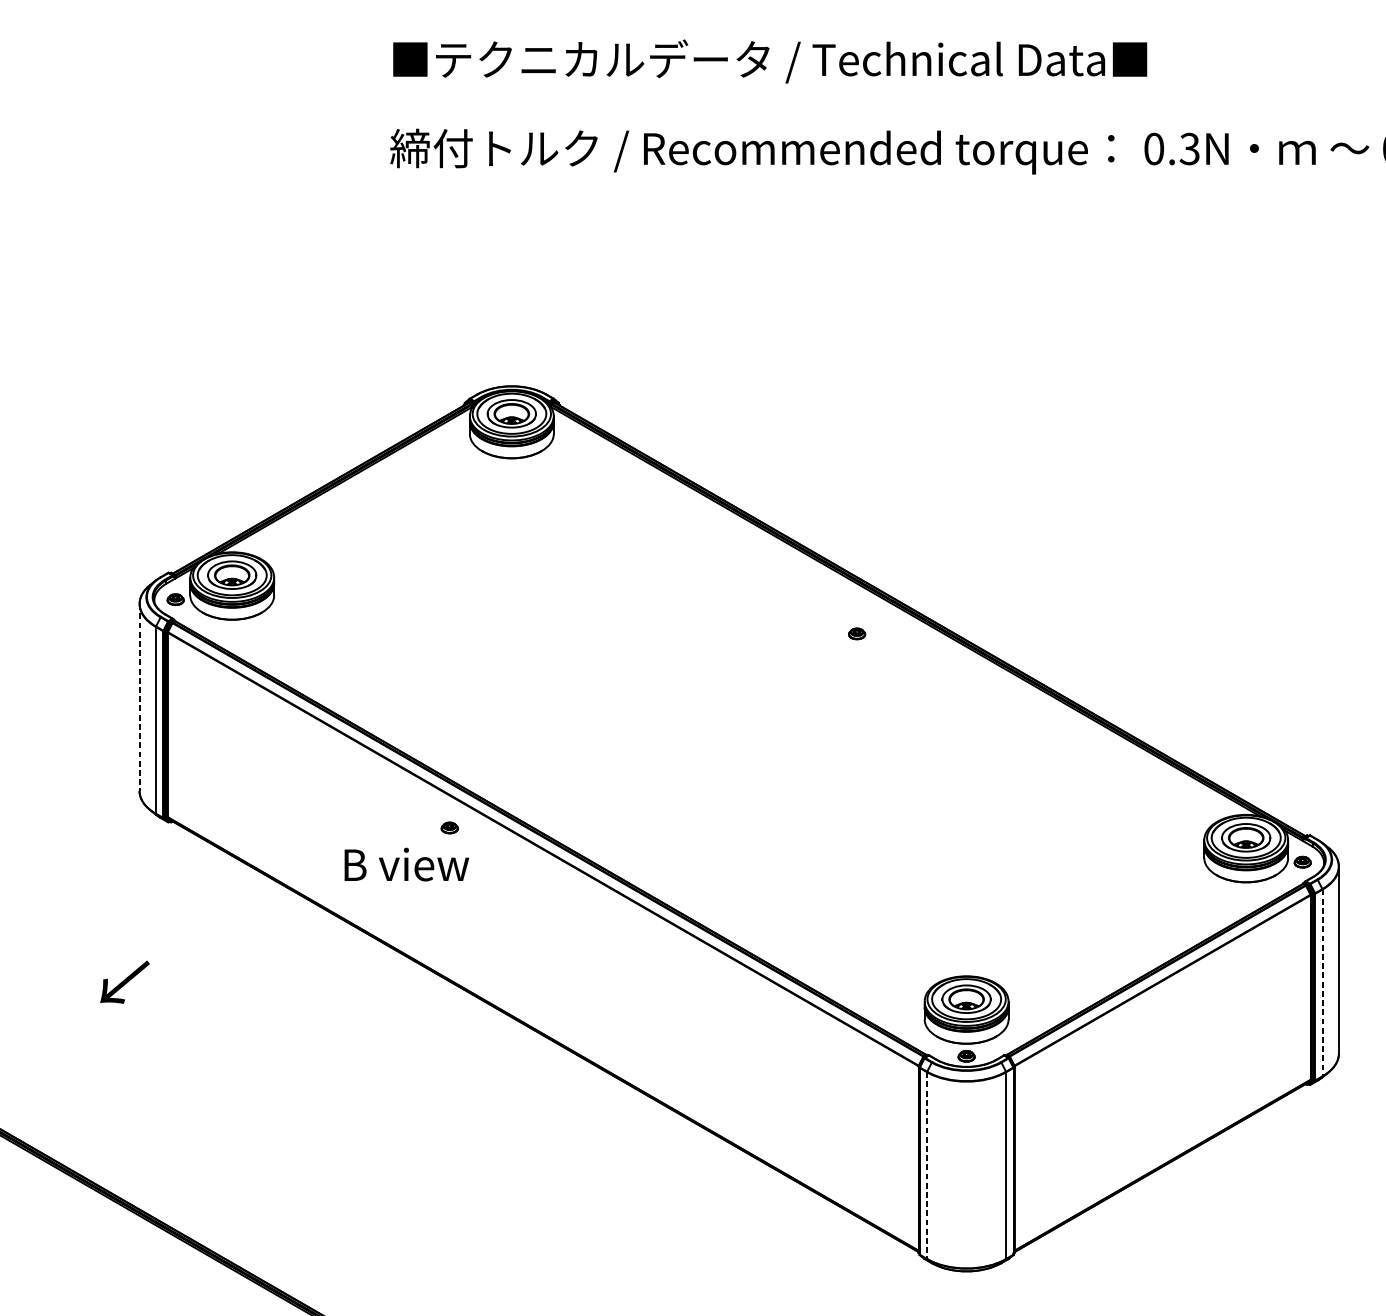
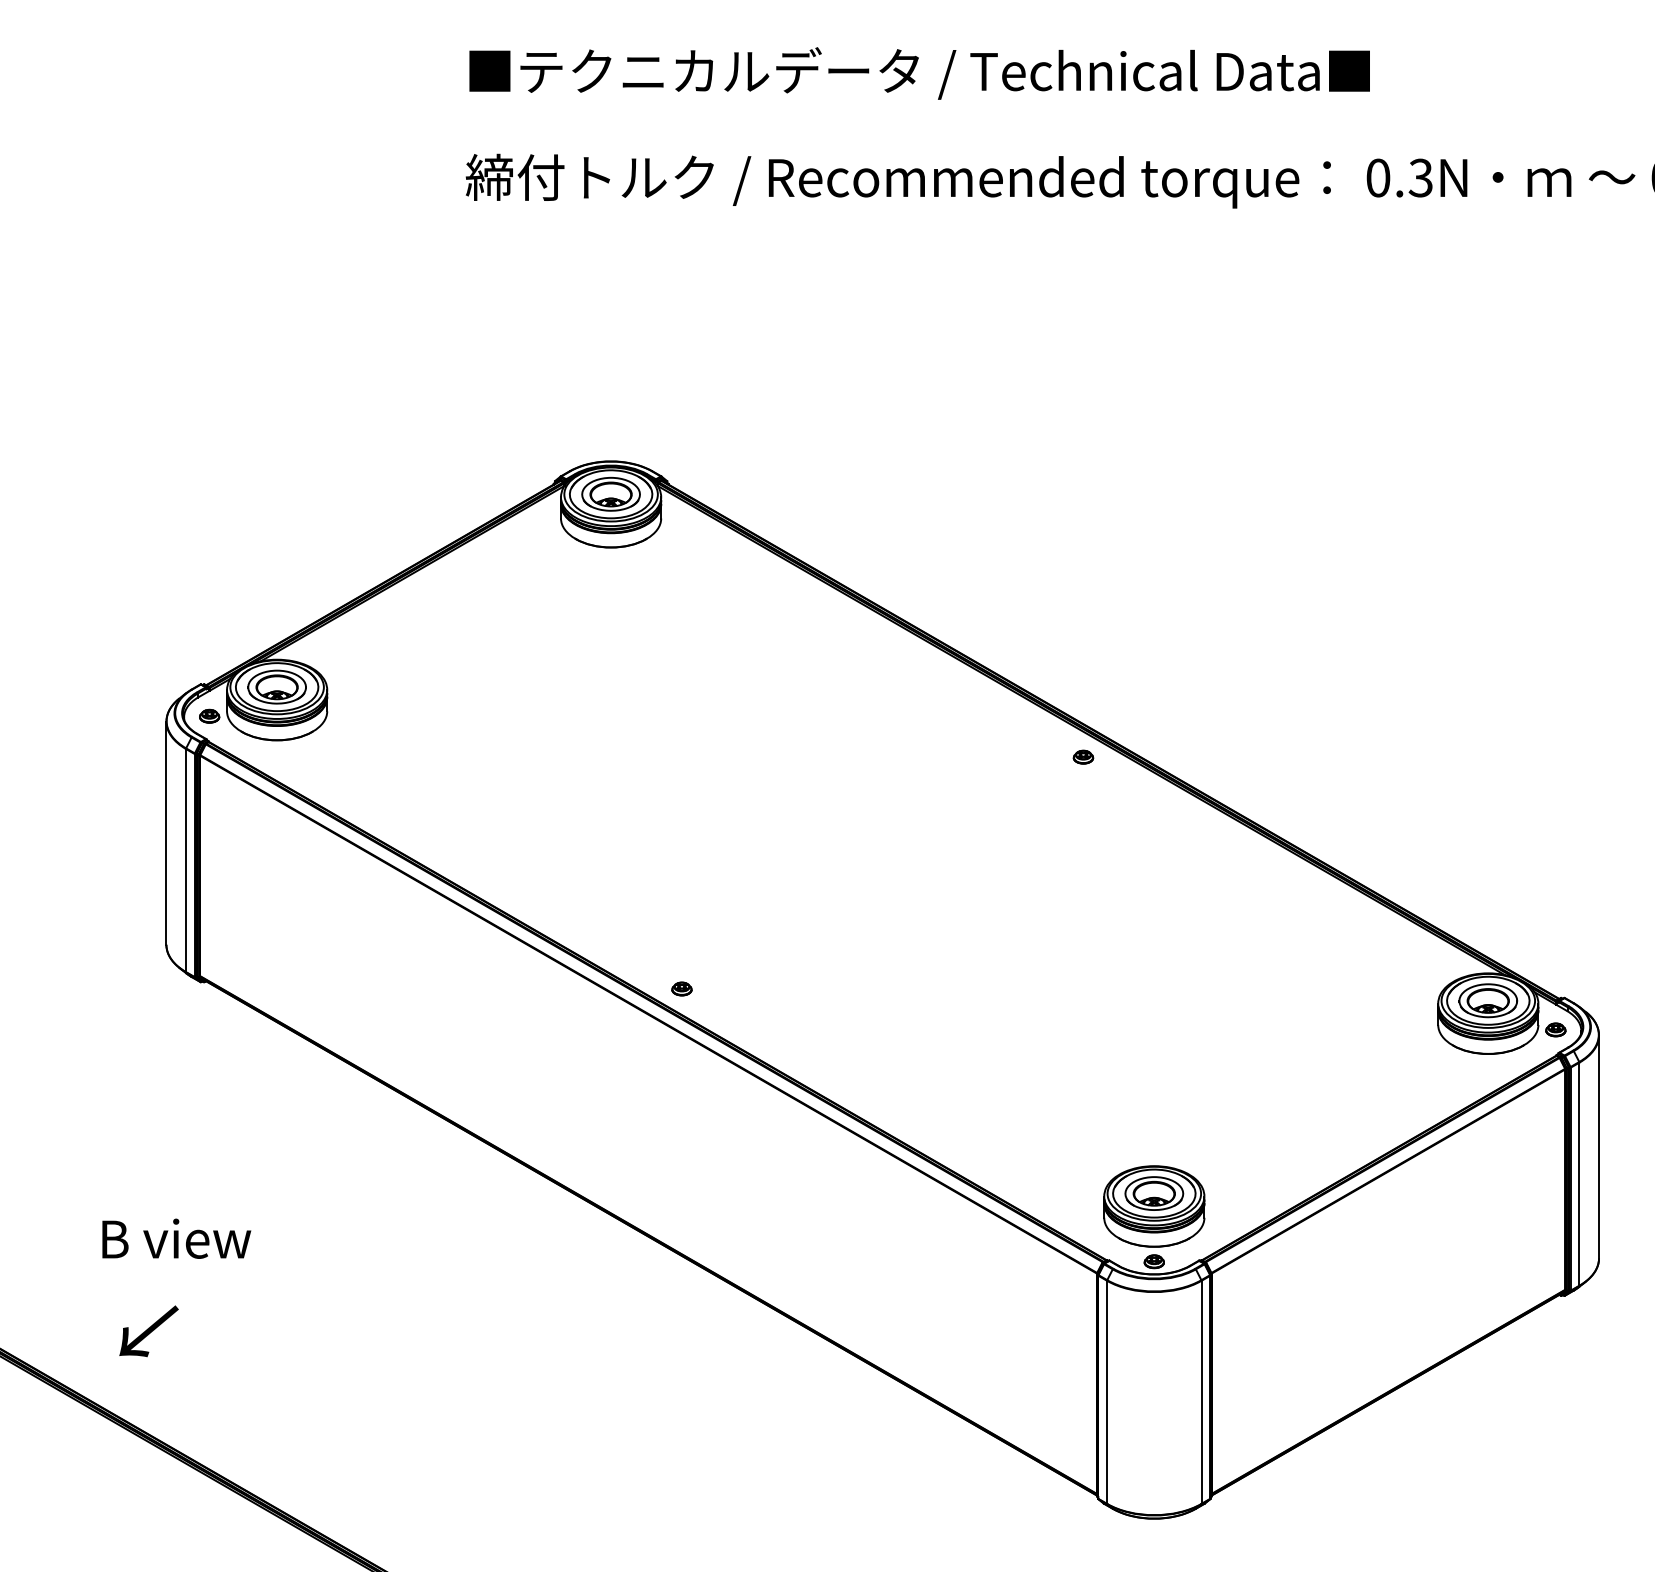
part: (857, 633) -> (1083, 756), moved
line: (139, 697) -> (166, 833), dashed -> solid
part: (449, 827) -> (681, 988), moved
text: (406, 864) -> (176, 1238), moved
text: (124, 982) -> (148, 1331), moved
line: (1322, 983) -> (1579, 1174), dashed -> solid
line: (927, 1165) -> (1107, 1392), dashed -> solid

